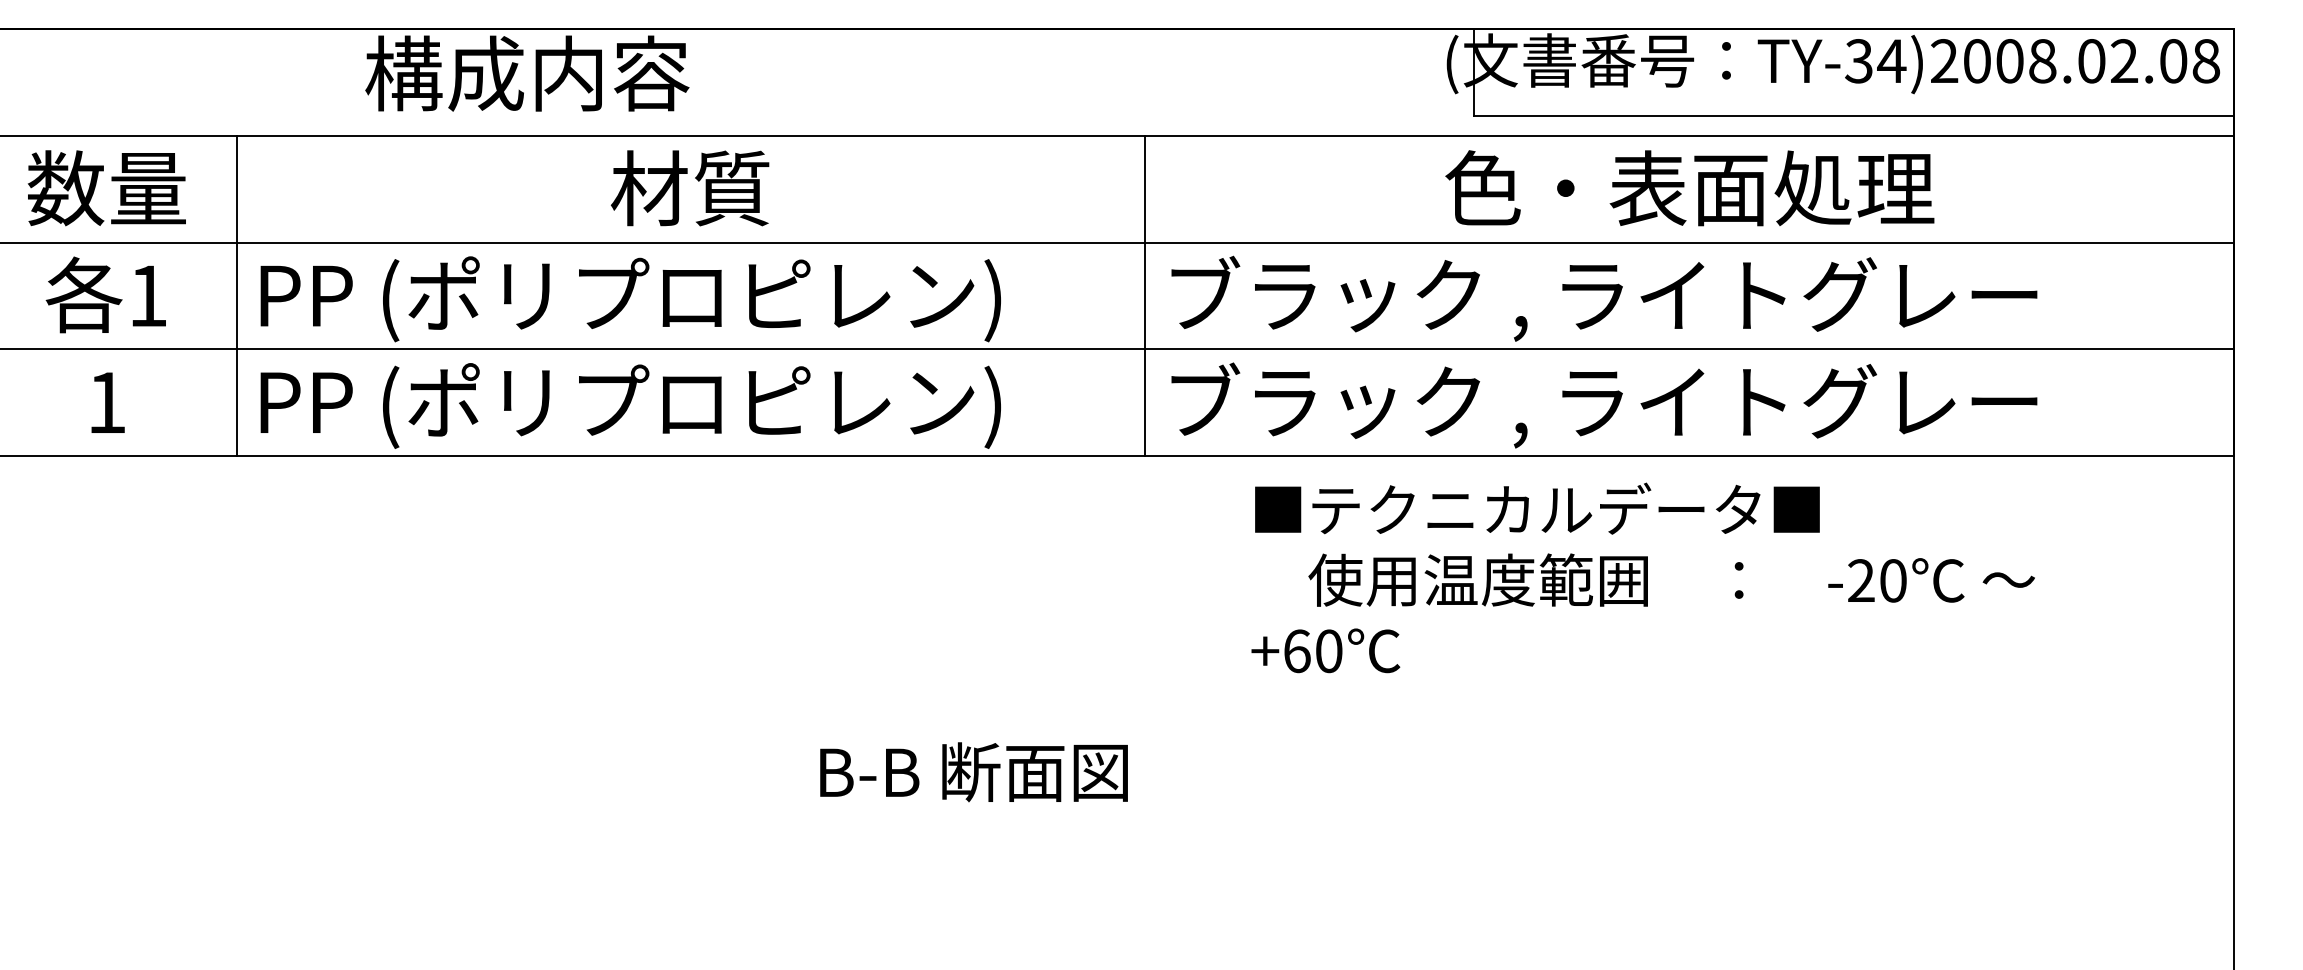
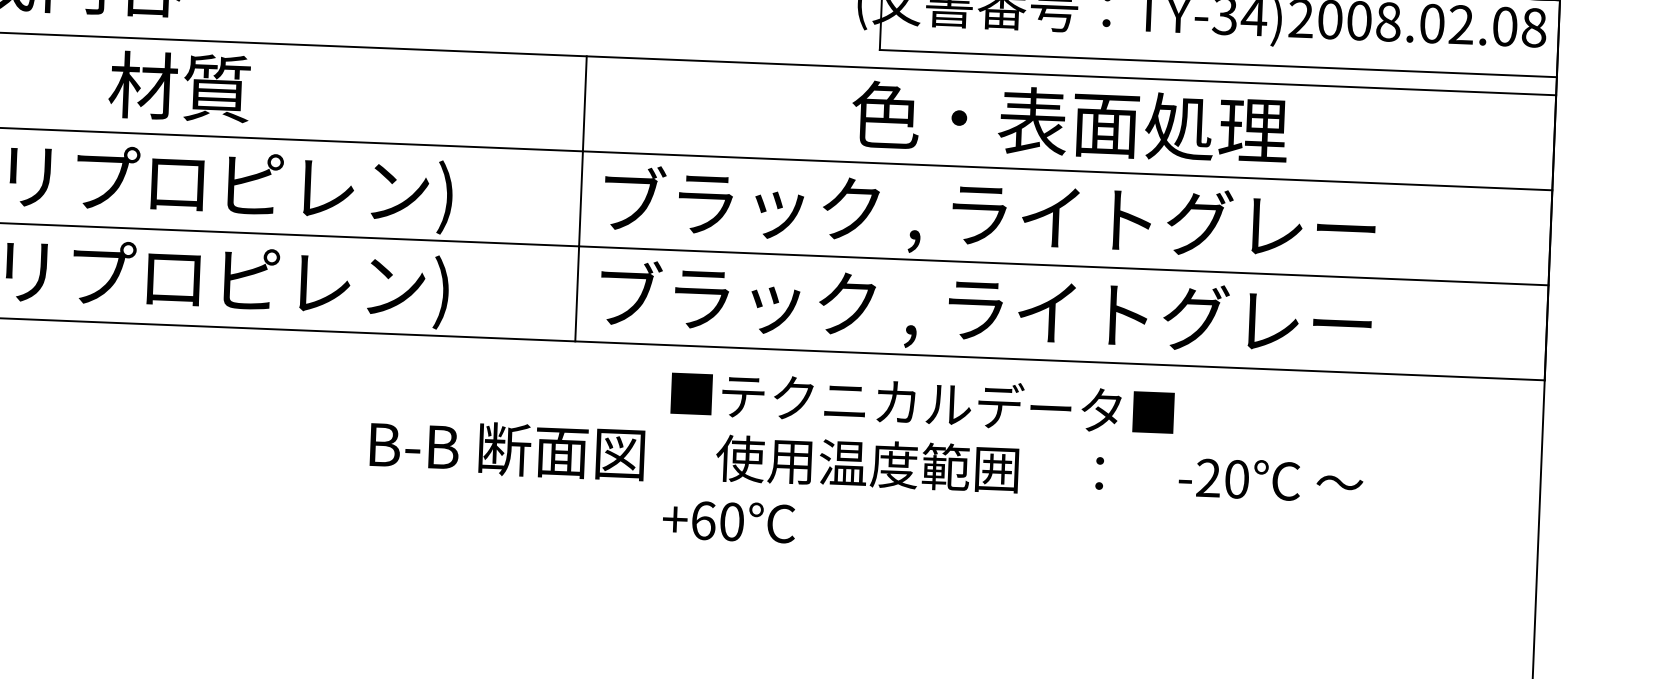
text: (973, 772) -> (506, 449), moved

